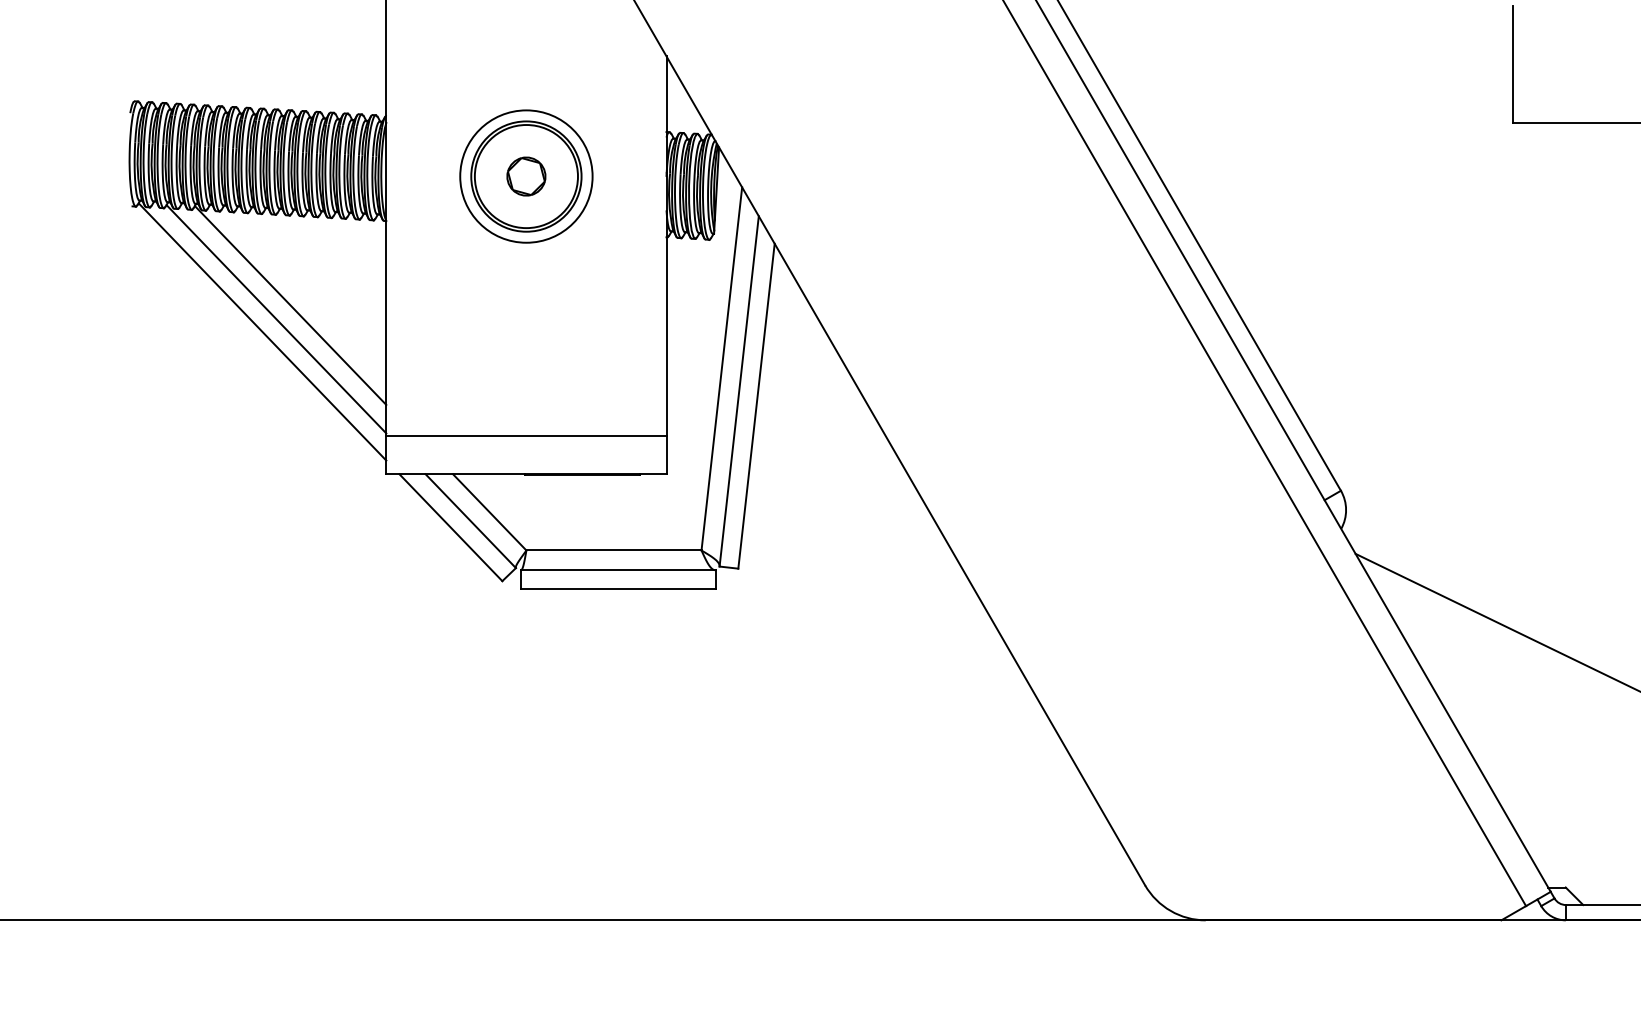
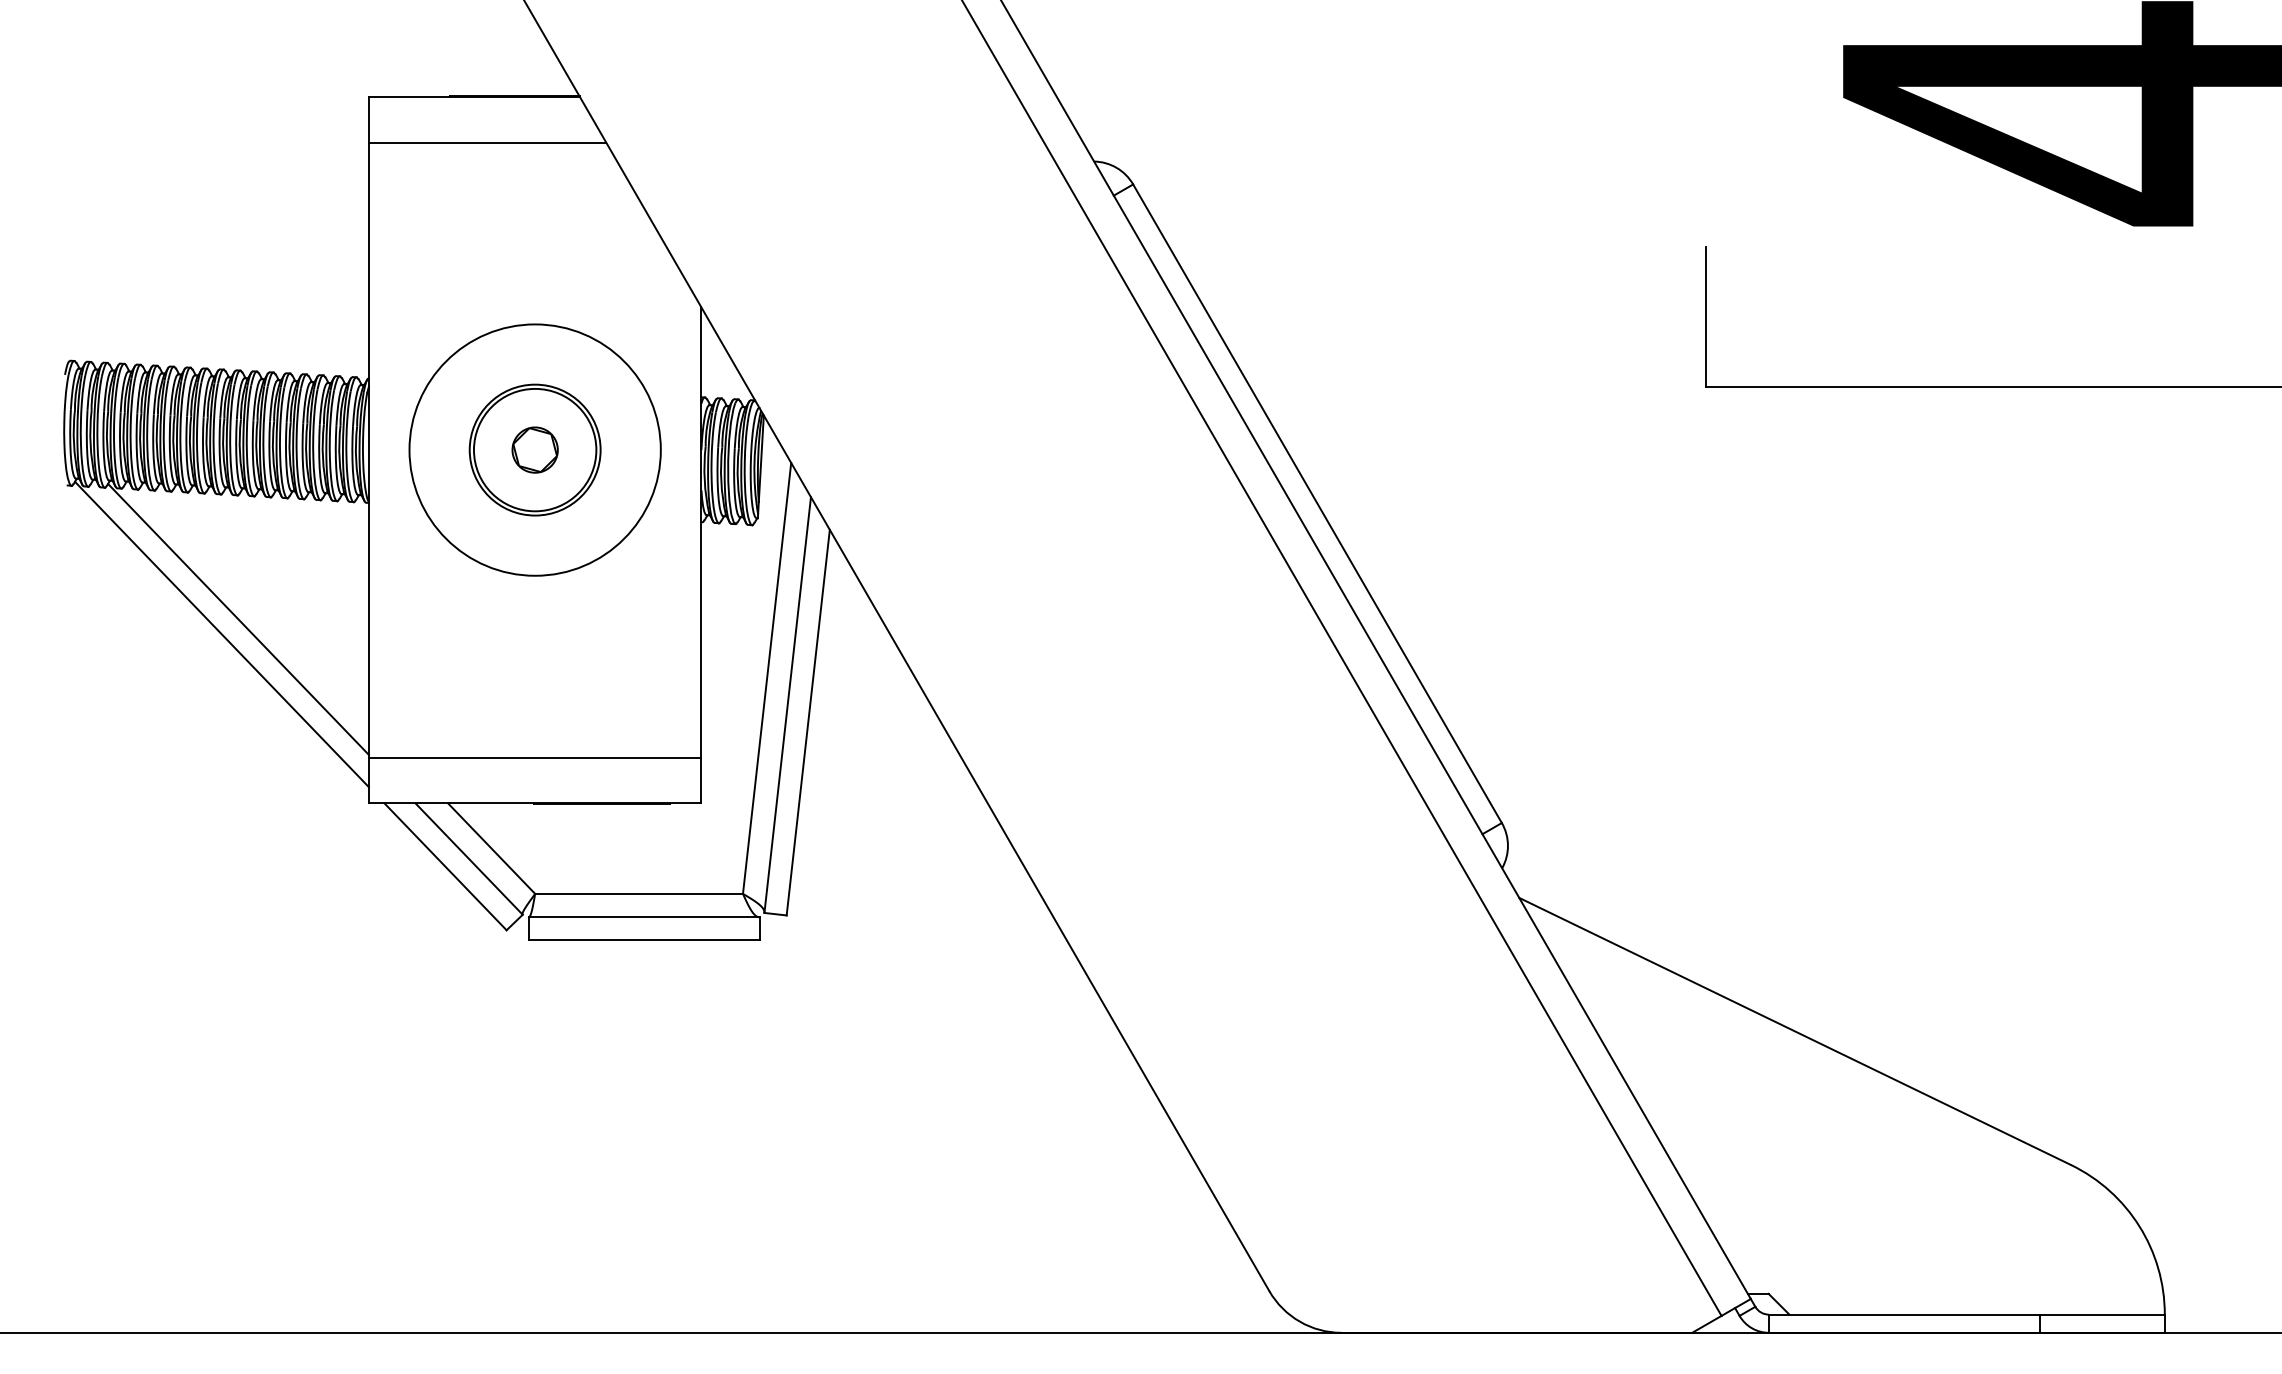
circle: (525, 176) -> (534, 449), size x1.6
line: (289, 305) -> (254, 603), removed

